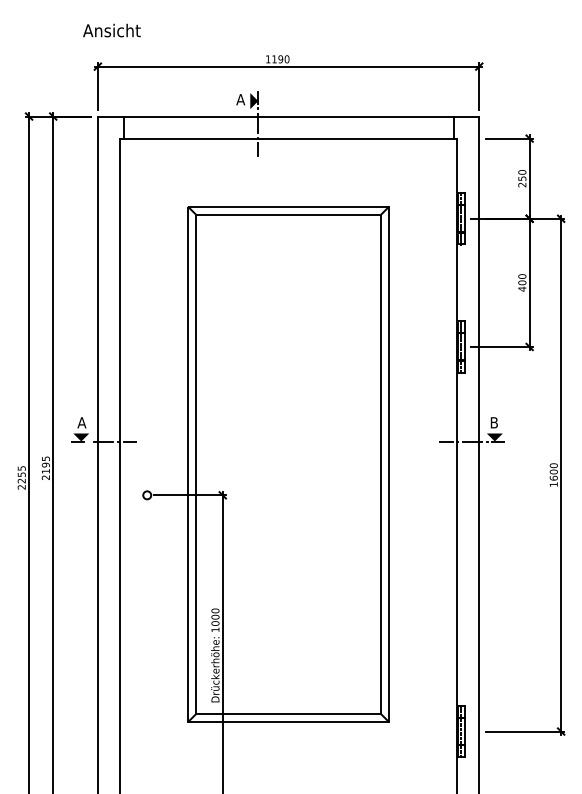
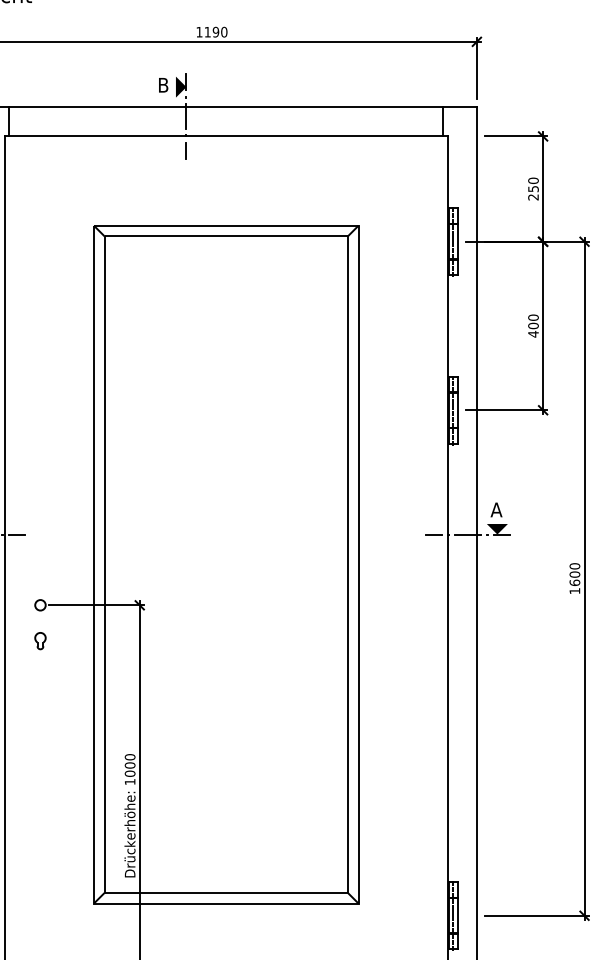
text: (240, 99) -> (163, 84), A -> B
text: (493, 422) -> (495, 509), B -> A
part: (147, 522) -> (40, 640), added

